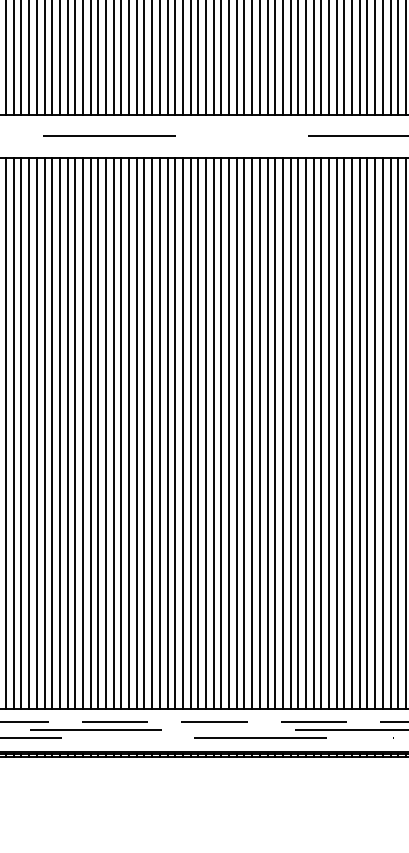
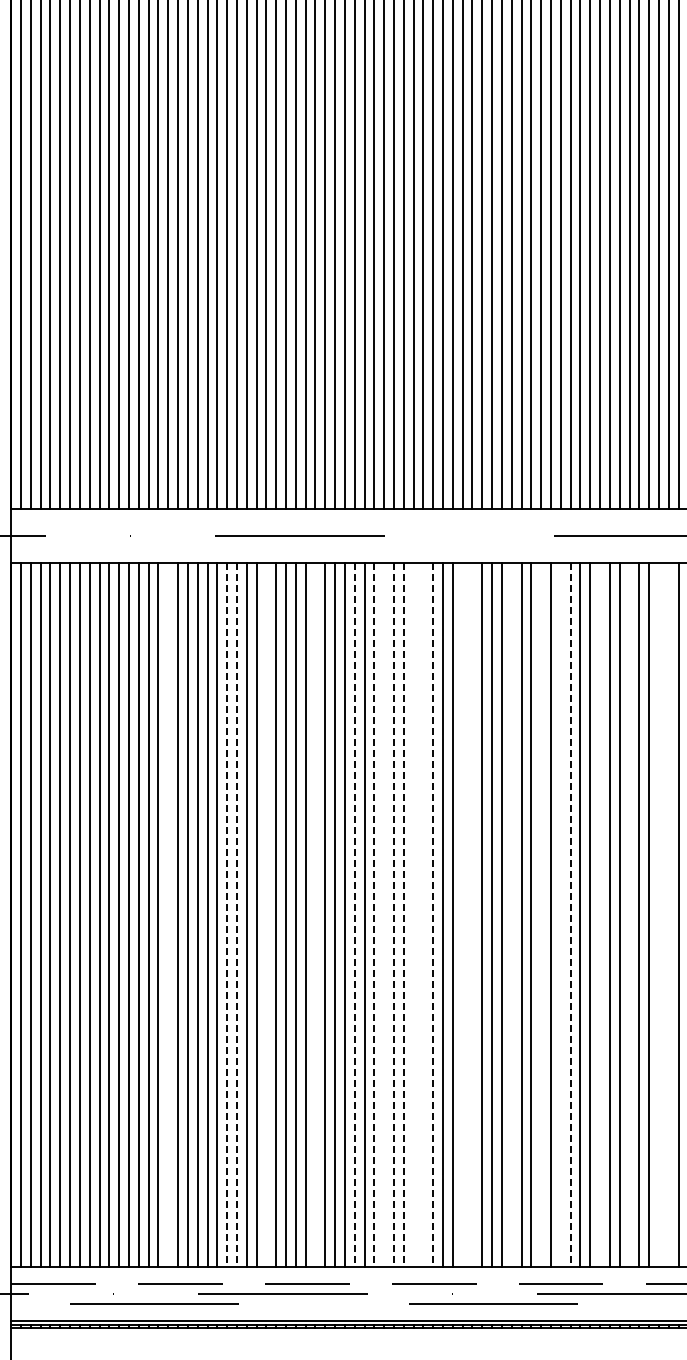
line: (6, 433) -> (168, 914), removed
line: (52, 433) -> (227, 915), solid -> dashed
line: (59, 433) -> (236, 915), solid -> dashed
line: (83, 433) -> (266, 914), removed
line: (121, 433) -> (315, 914), removed
line: (151, 433) -> (354, 915), solid -> dashed
line: (167, 433) -> (374, 915), solid -> dashed
line: (175, 433) -> (384, 914), removed
line: (182, 433) -> (393, 915), solid -> dashed
line: (190, 433) -> (403, 915), solid -> dashed
line: (198, 433) -> (413, 914), removed
line: (206, 433) -> (423, 914), removed
line: (213, 433) -> (433, 915), solid -> dashed
line: (236, 433) -> (462, 914), removed
line: (244, 433) -> (472, 914), removed
line: (275, 433) -> (511, 914), removed
line: (298, 433) -> (541, 914), removed
line: (313, 433) -> (560, 914), removed
line: (321, 433) -> (570, 915), solid -> dashed
line: (344, 433) -> (600, 914), removed
line: (367, 433) -> (629, 914), removed
line: (390, 433) -> (658, 914), removed
line: (398, 433) -> (668, 914), removed

